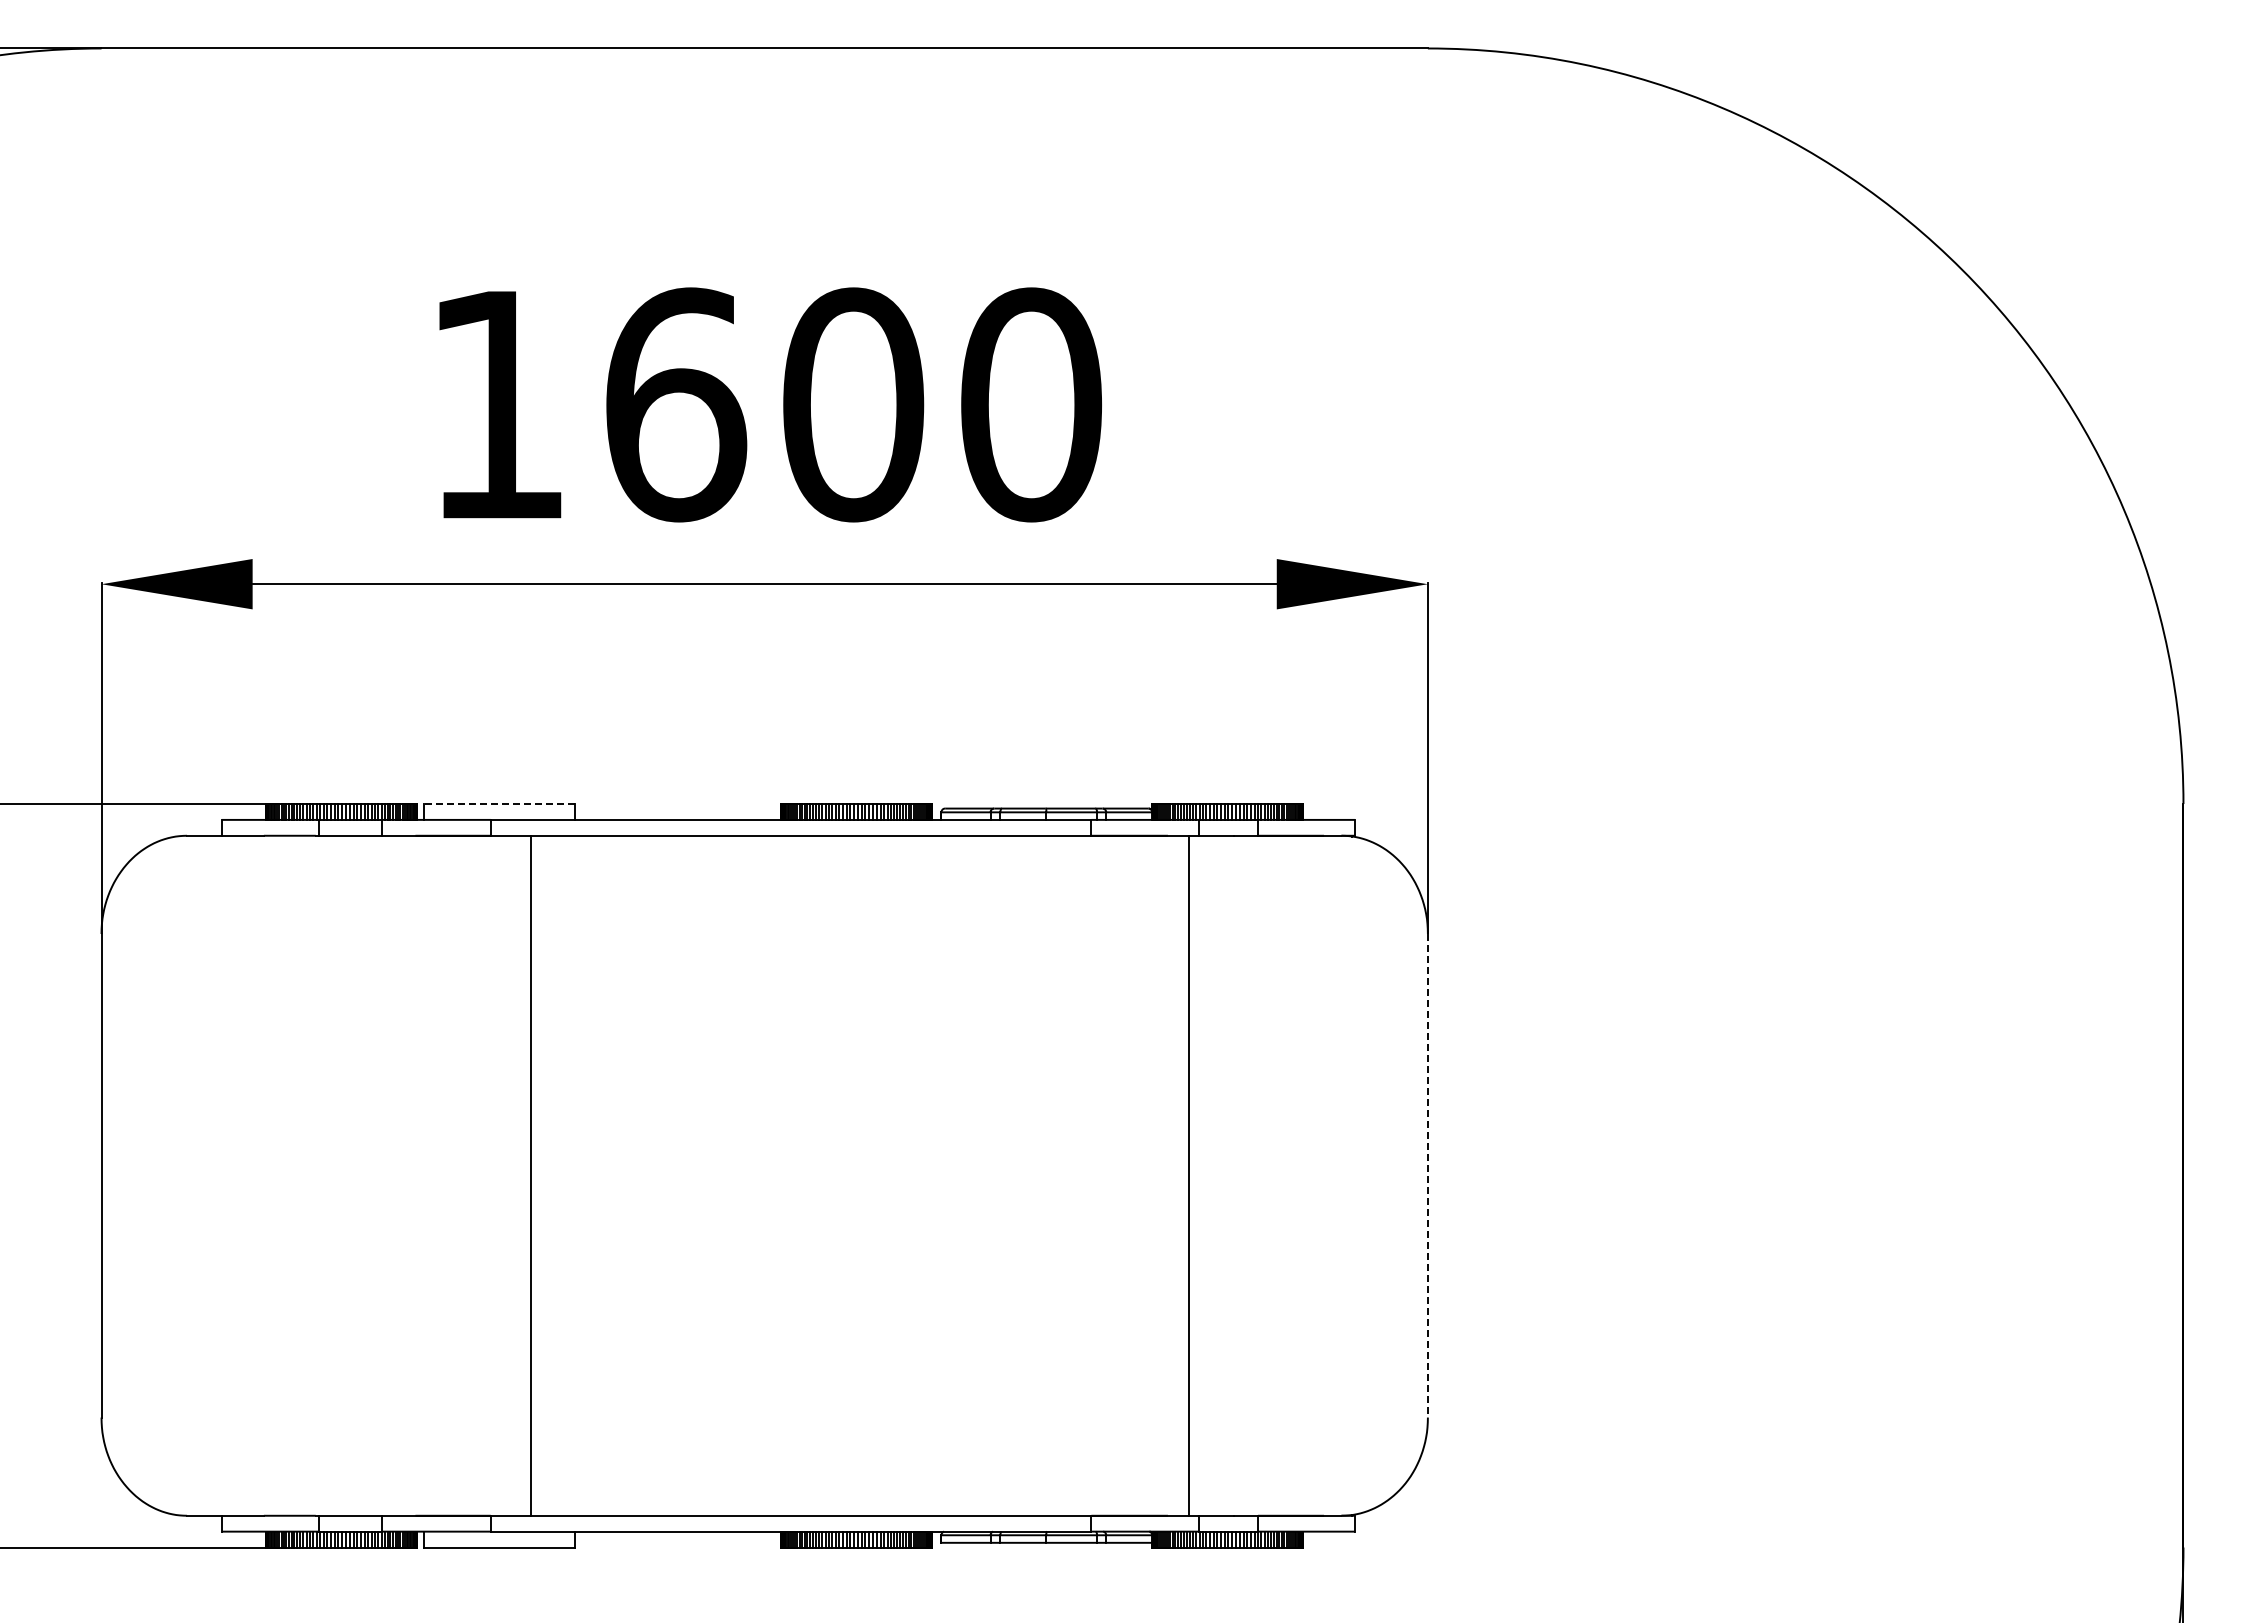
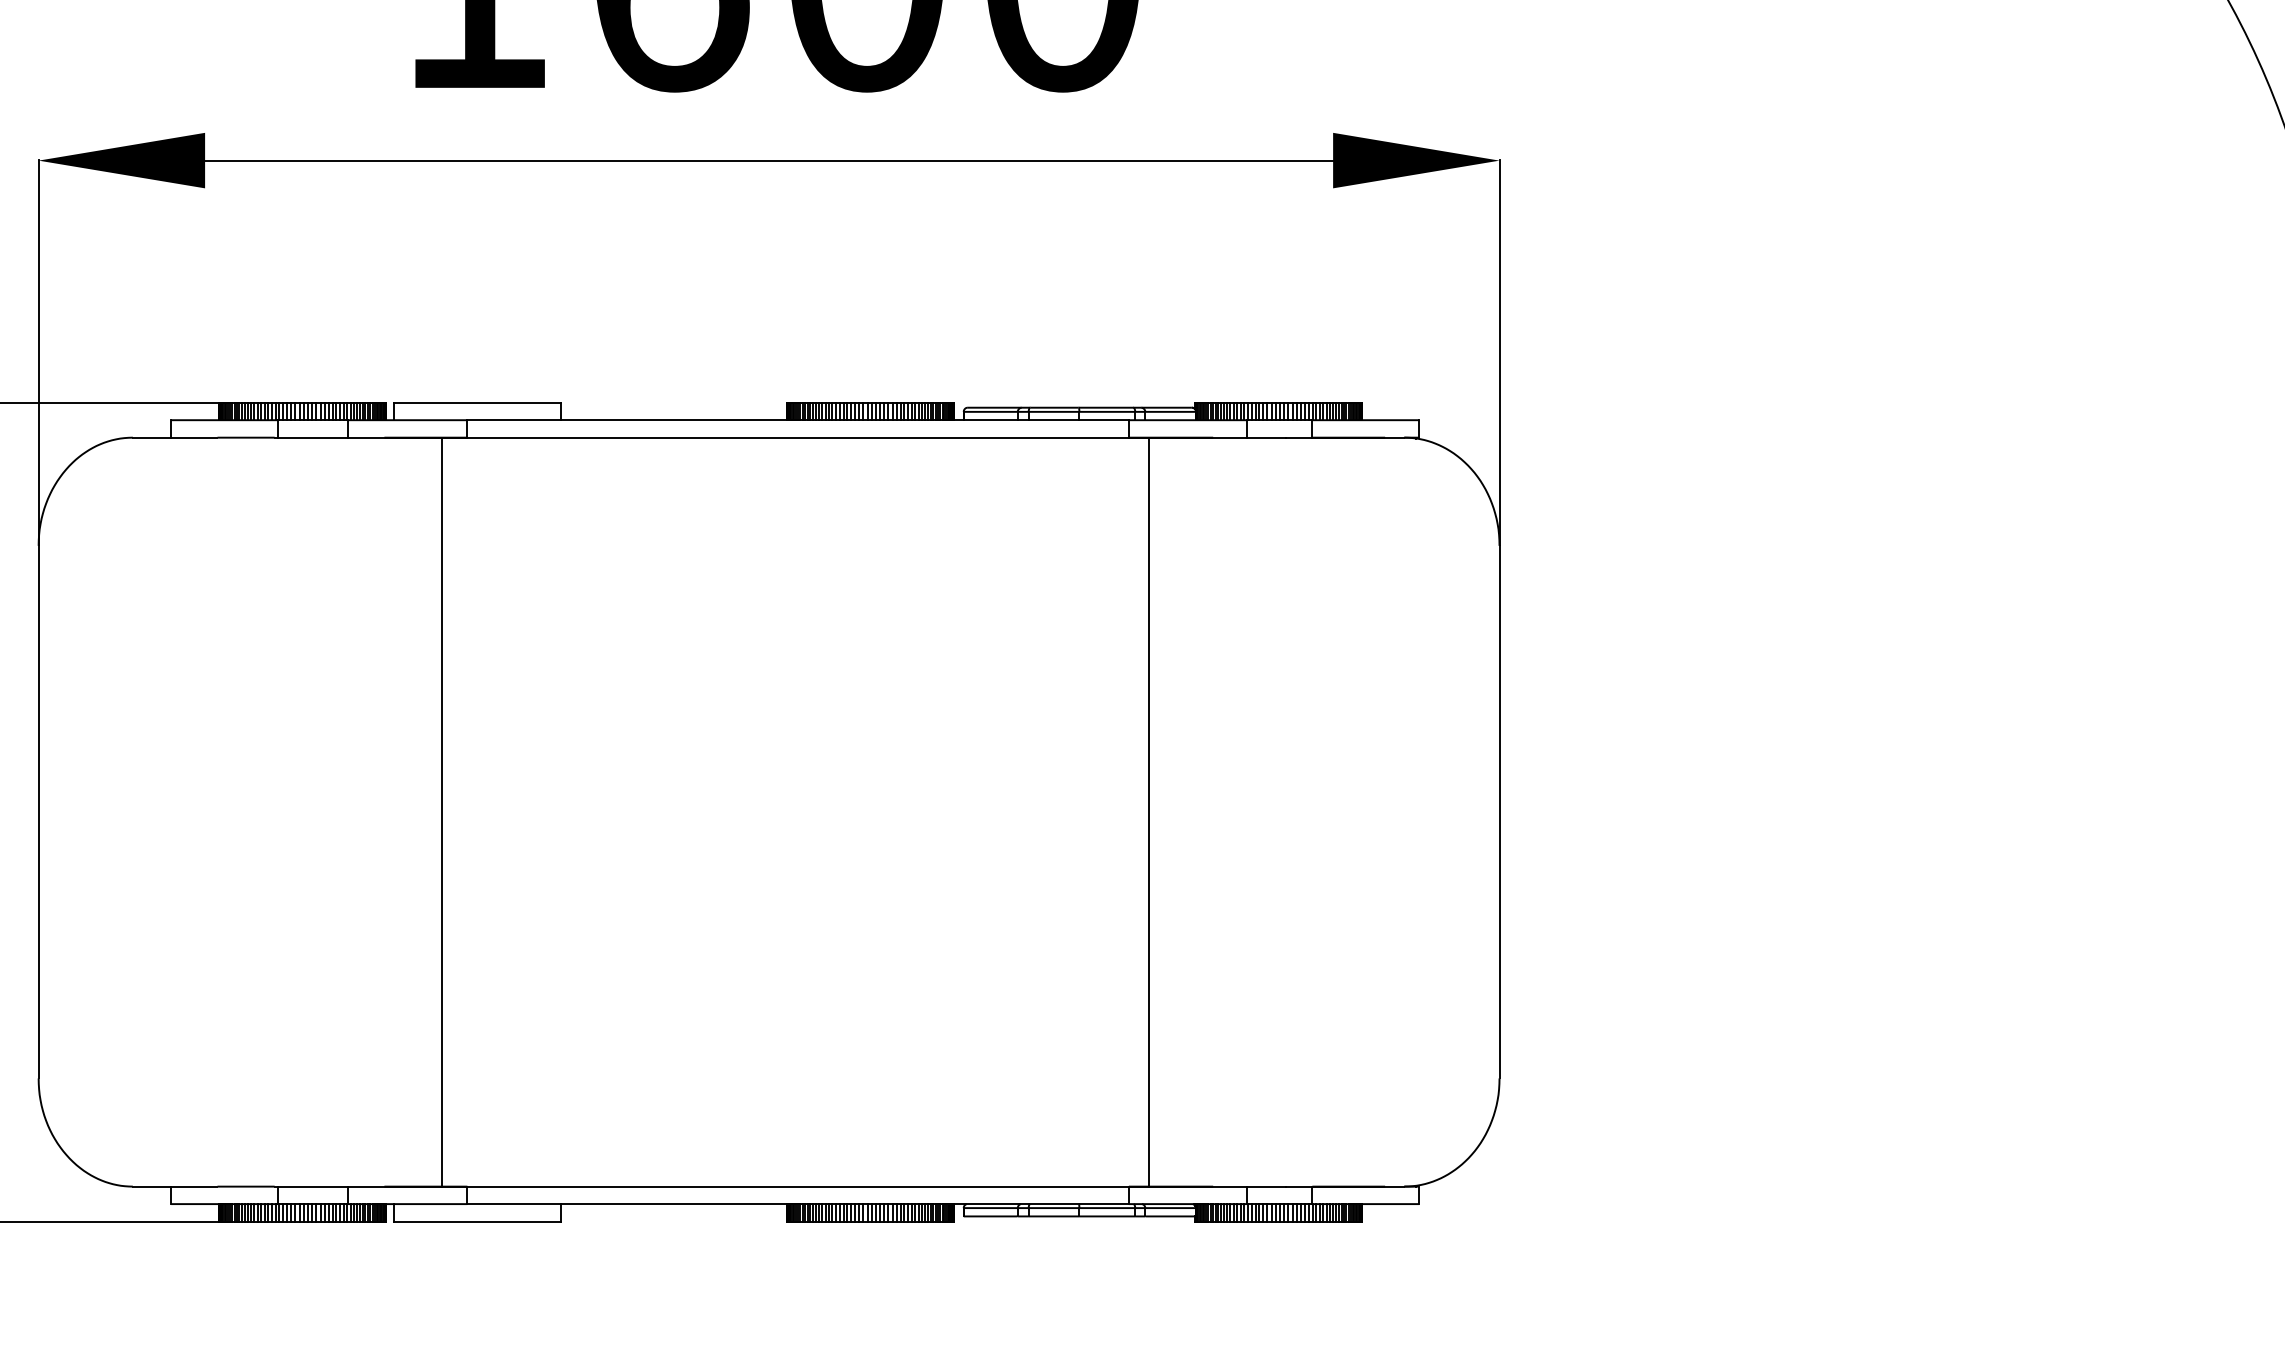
line: (499, 804) -> (476, 403), dashed -> solid
line: (531, 1175) -> (441, 811), moved
line: (1188, 1175) -> (1148, 811), moved
line: (1427, 1175) -> (1499, 811), dashed -> solid

